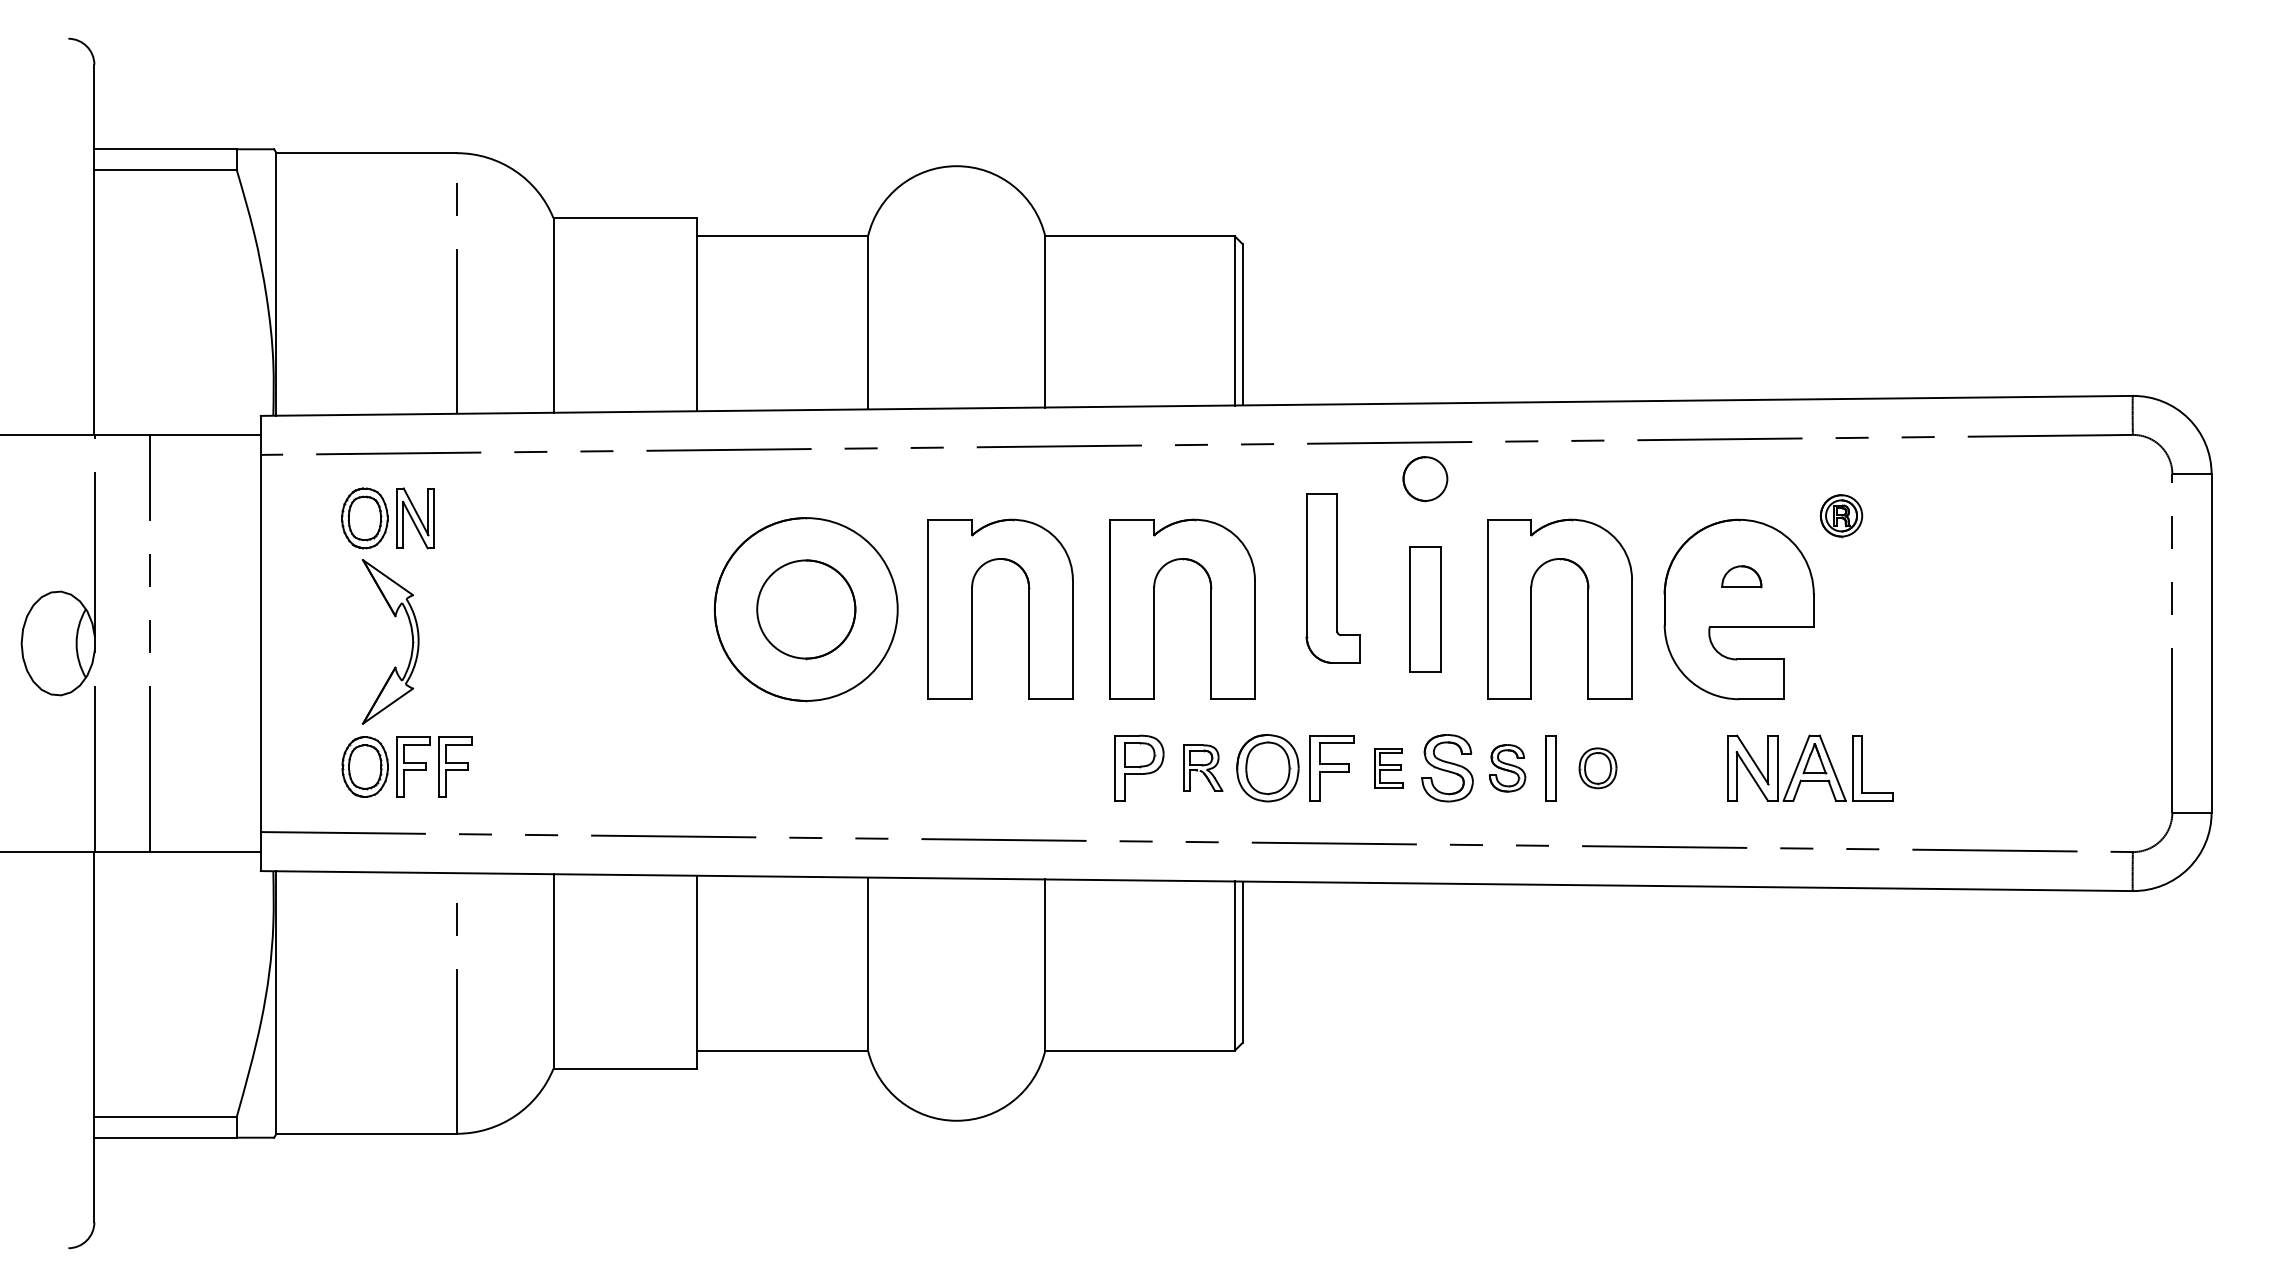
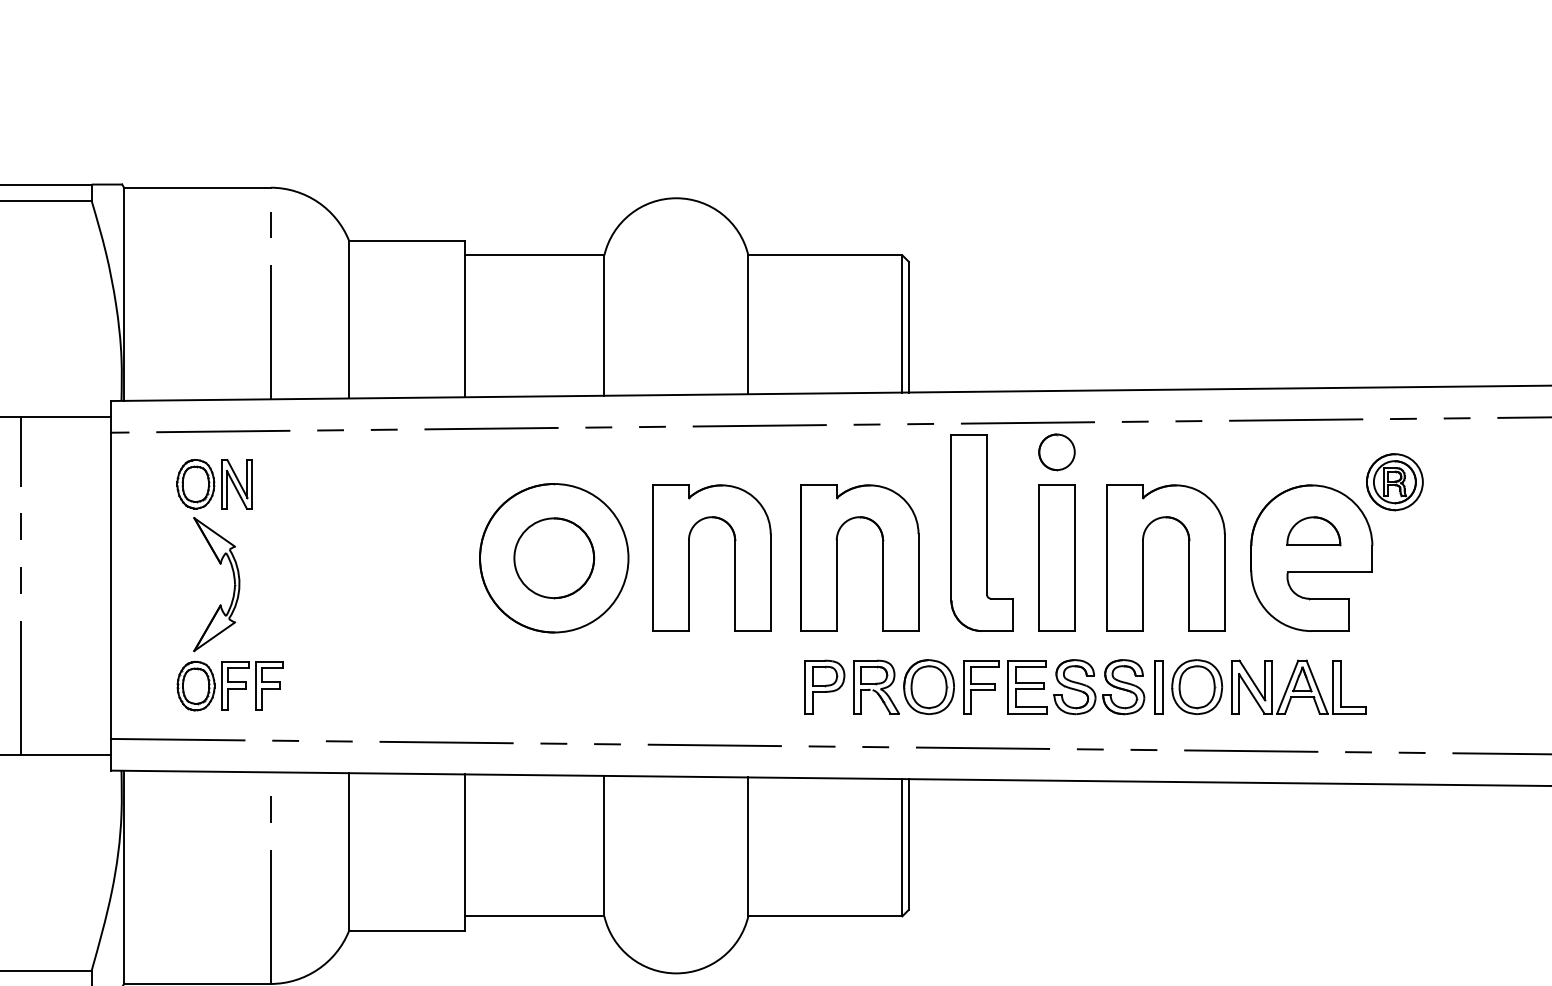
part: (1841, 515) -> (1394, 481), size x1.67
part: (1741, 576) -> (1313, 531), size x1.67
part: (1332, 578) -> (981, 533), size x1.43
part: (1425, 609) -> (1057, 558), size x1.43
part: (1202, 767) -> (875, 686), size x1.43
part: (1810, 767) -> (1299, 686), moved
part: (1388, 768) -> (1027, 687), size x1.67
part: (1507, 768) -> (1123, 687), size x1.43
part: (1597, 768) -> (1196, 687), size x1.67

